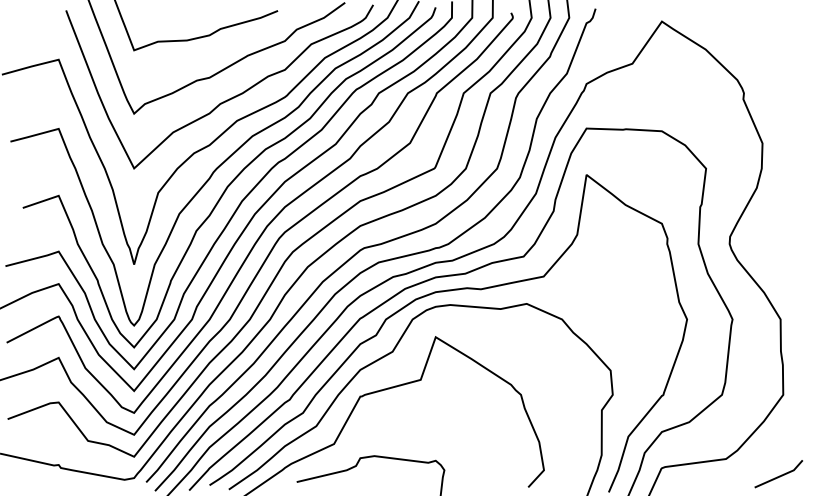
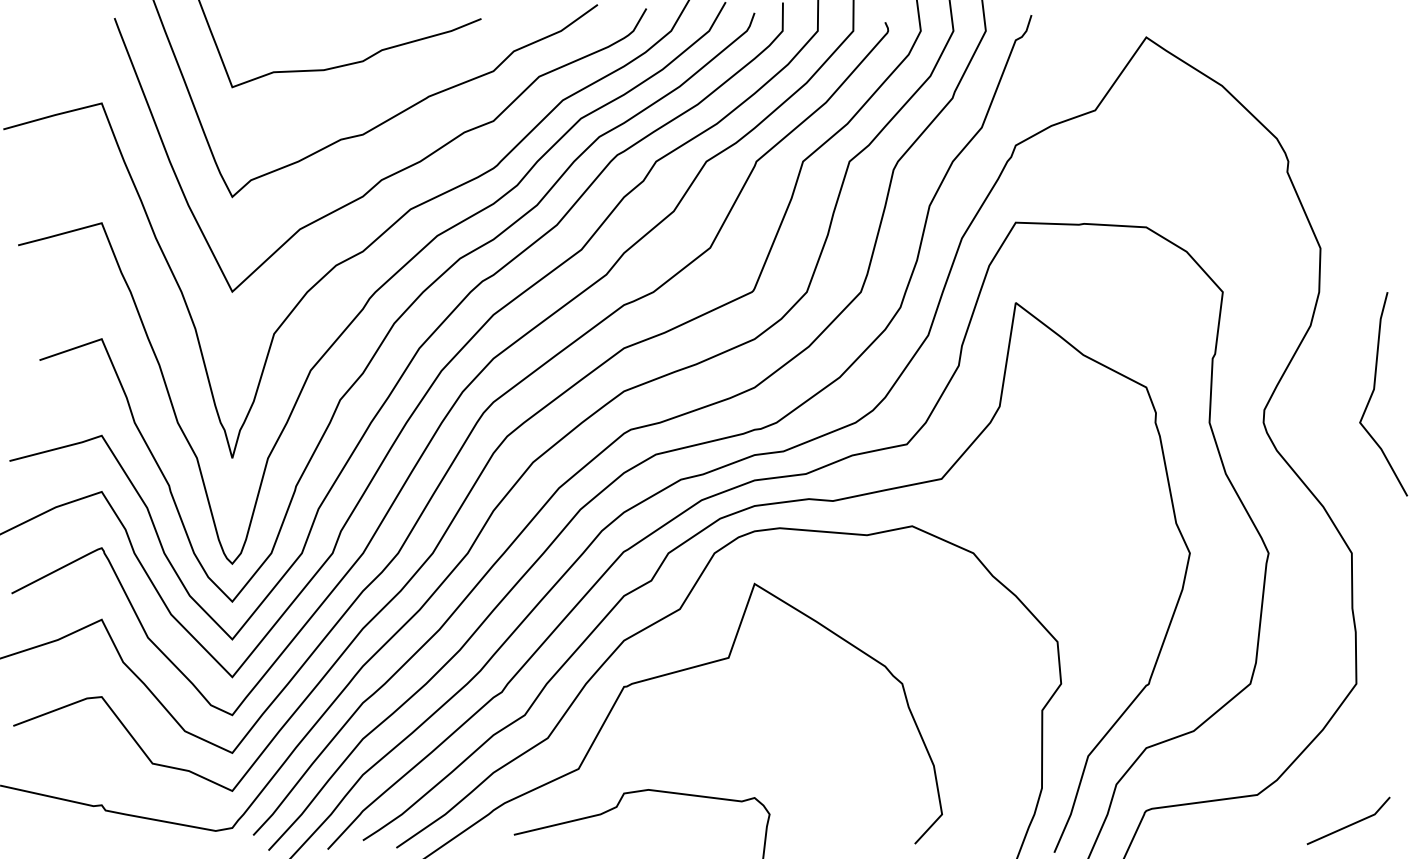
curve: (794, 225) -> (1375, 390), added

